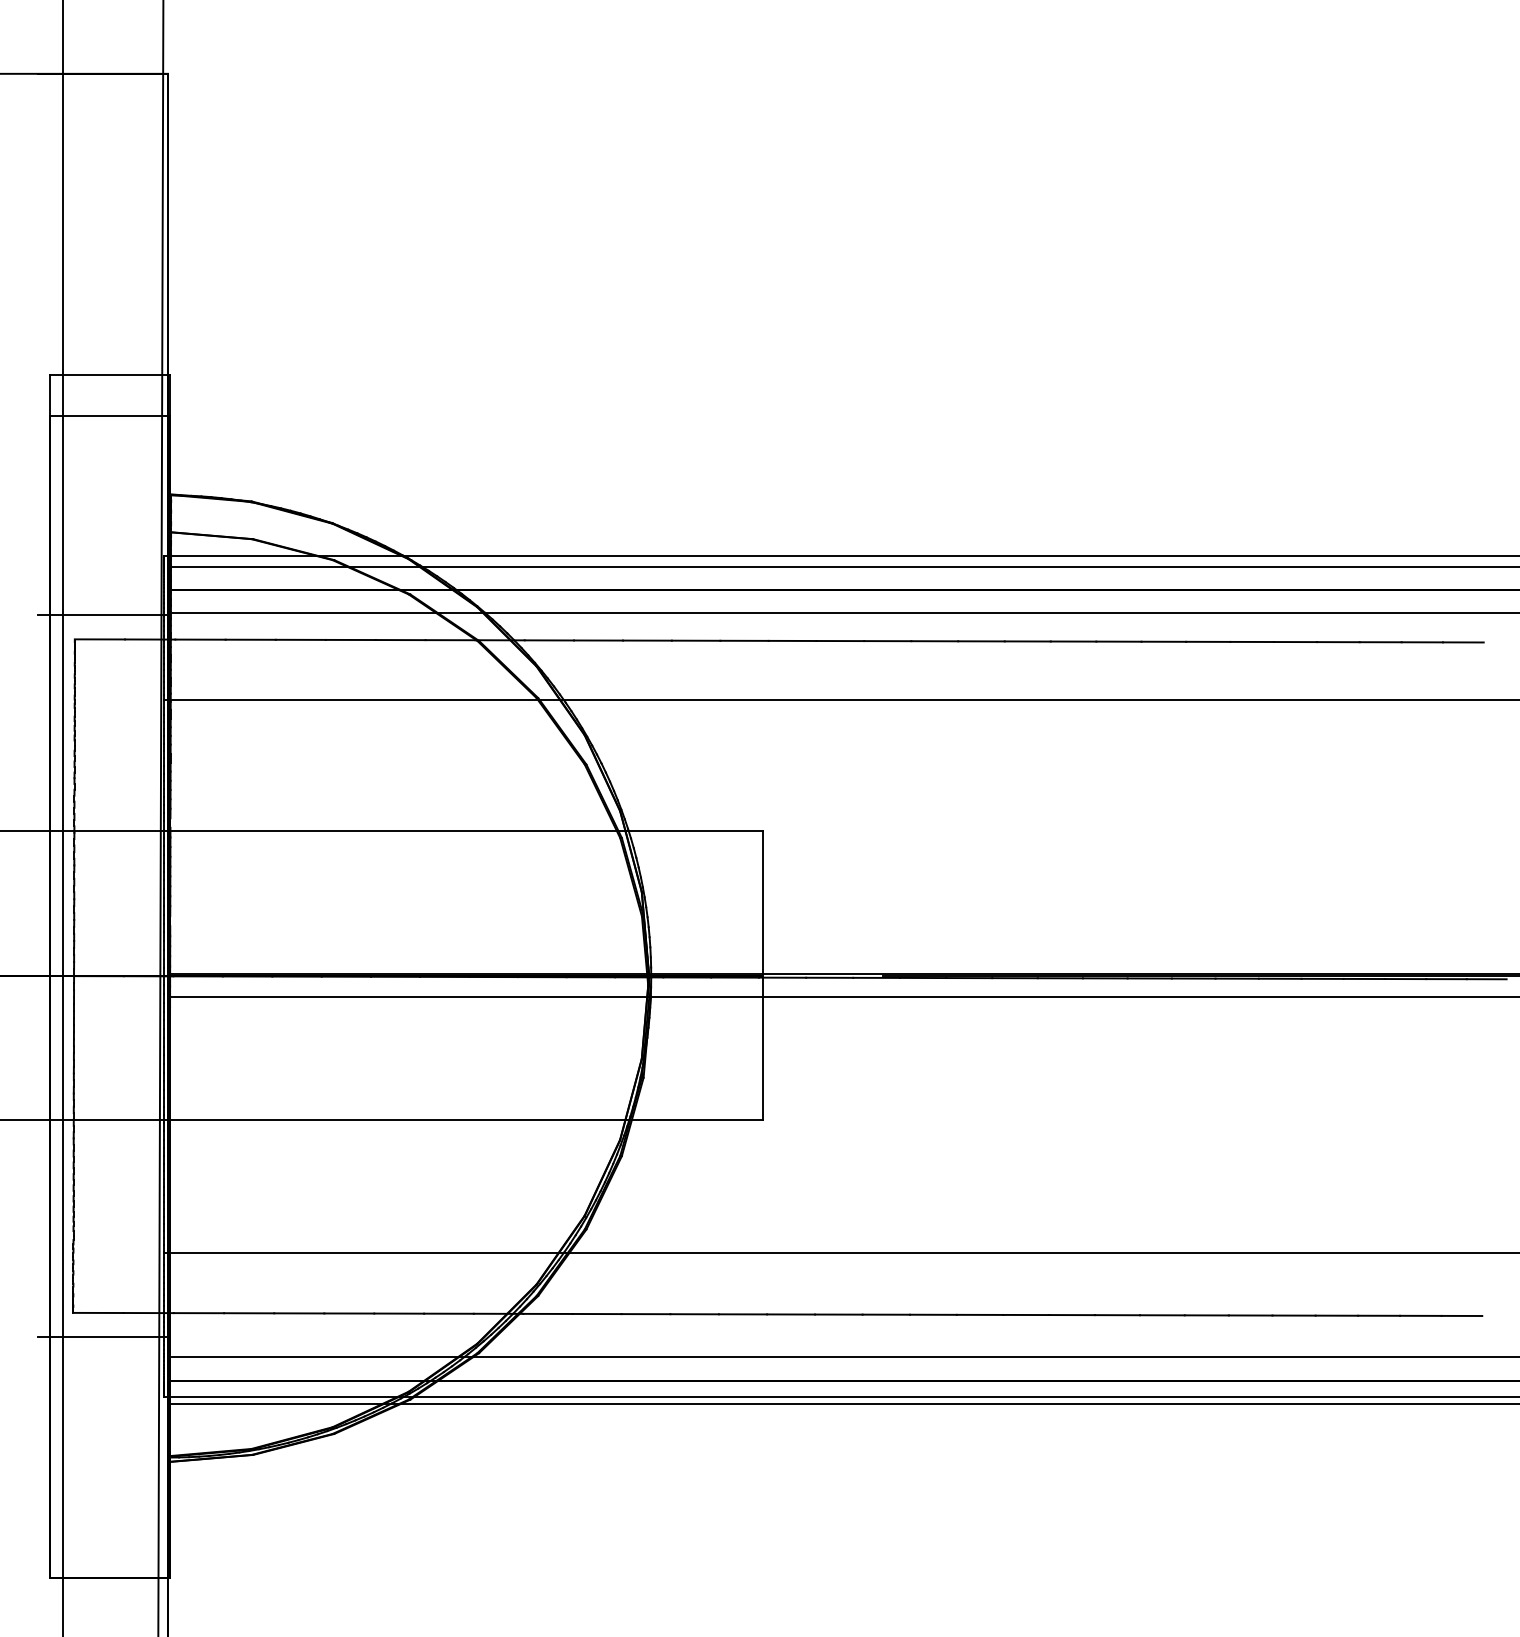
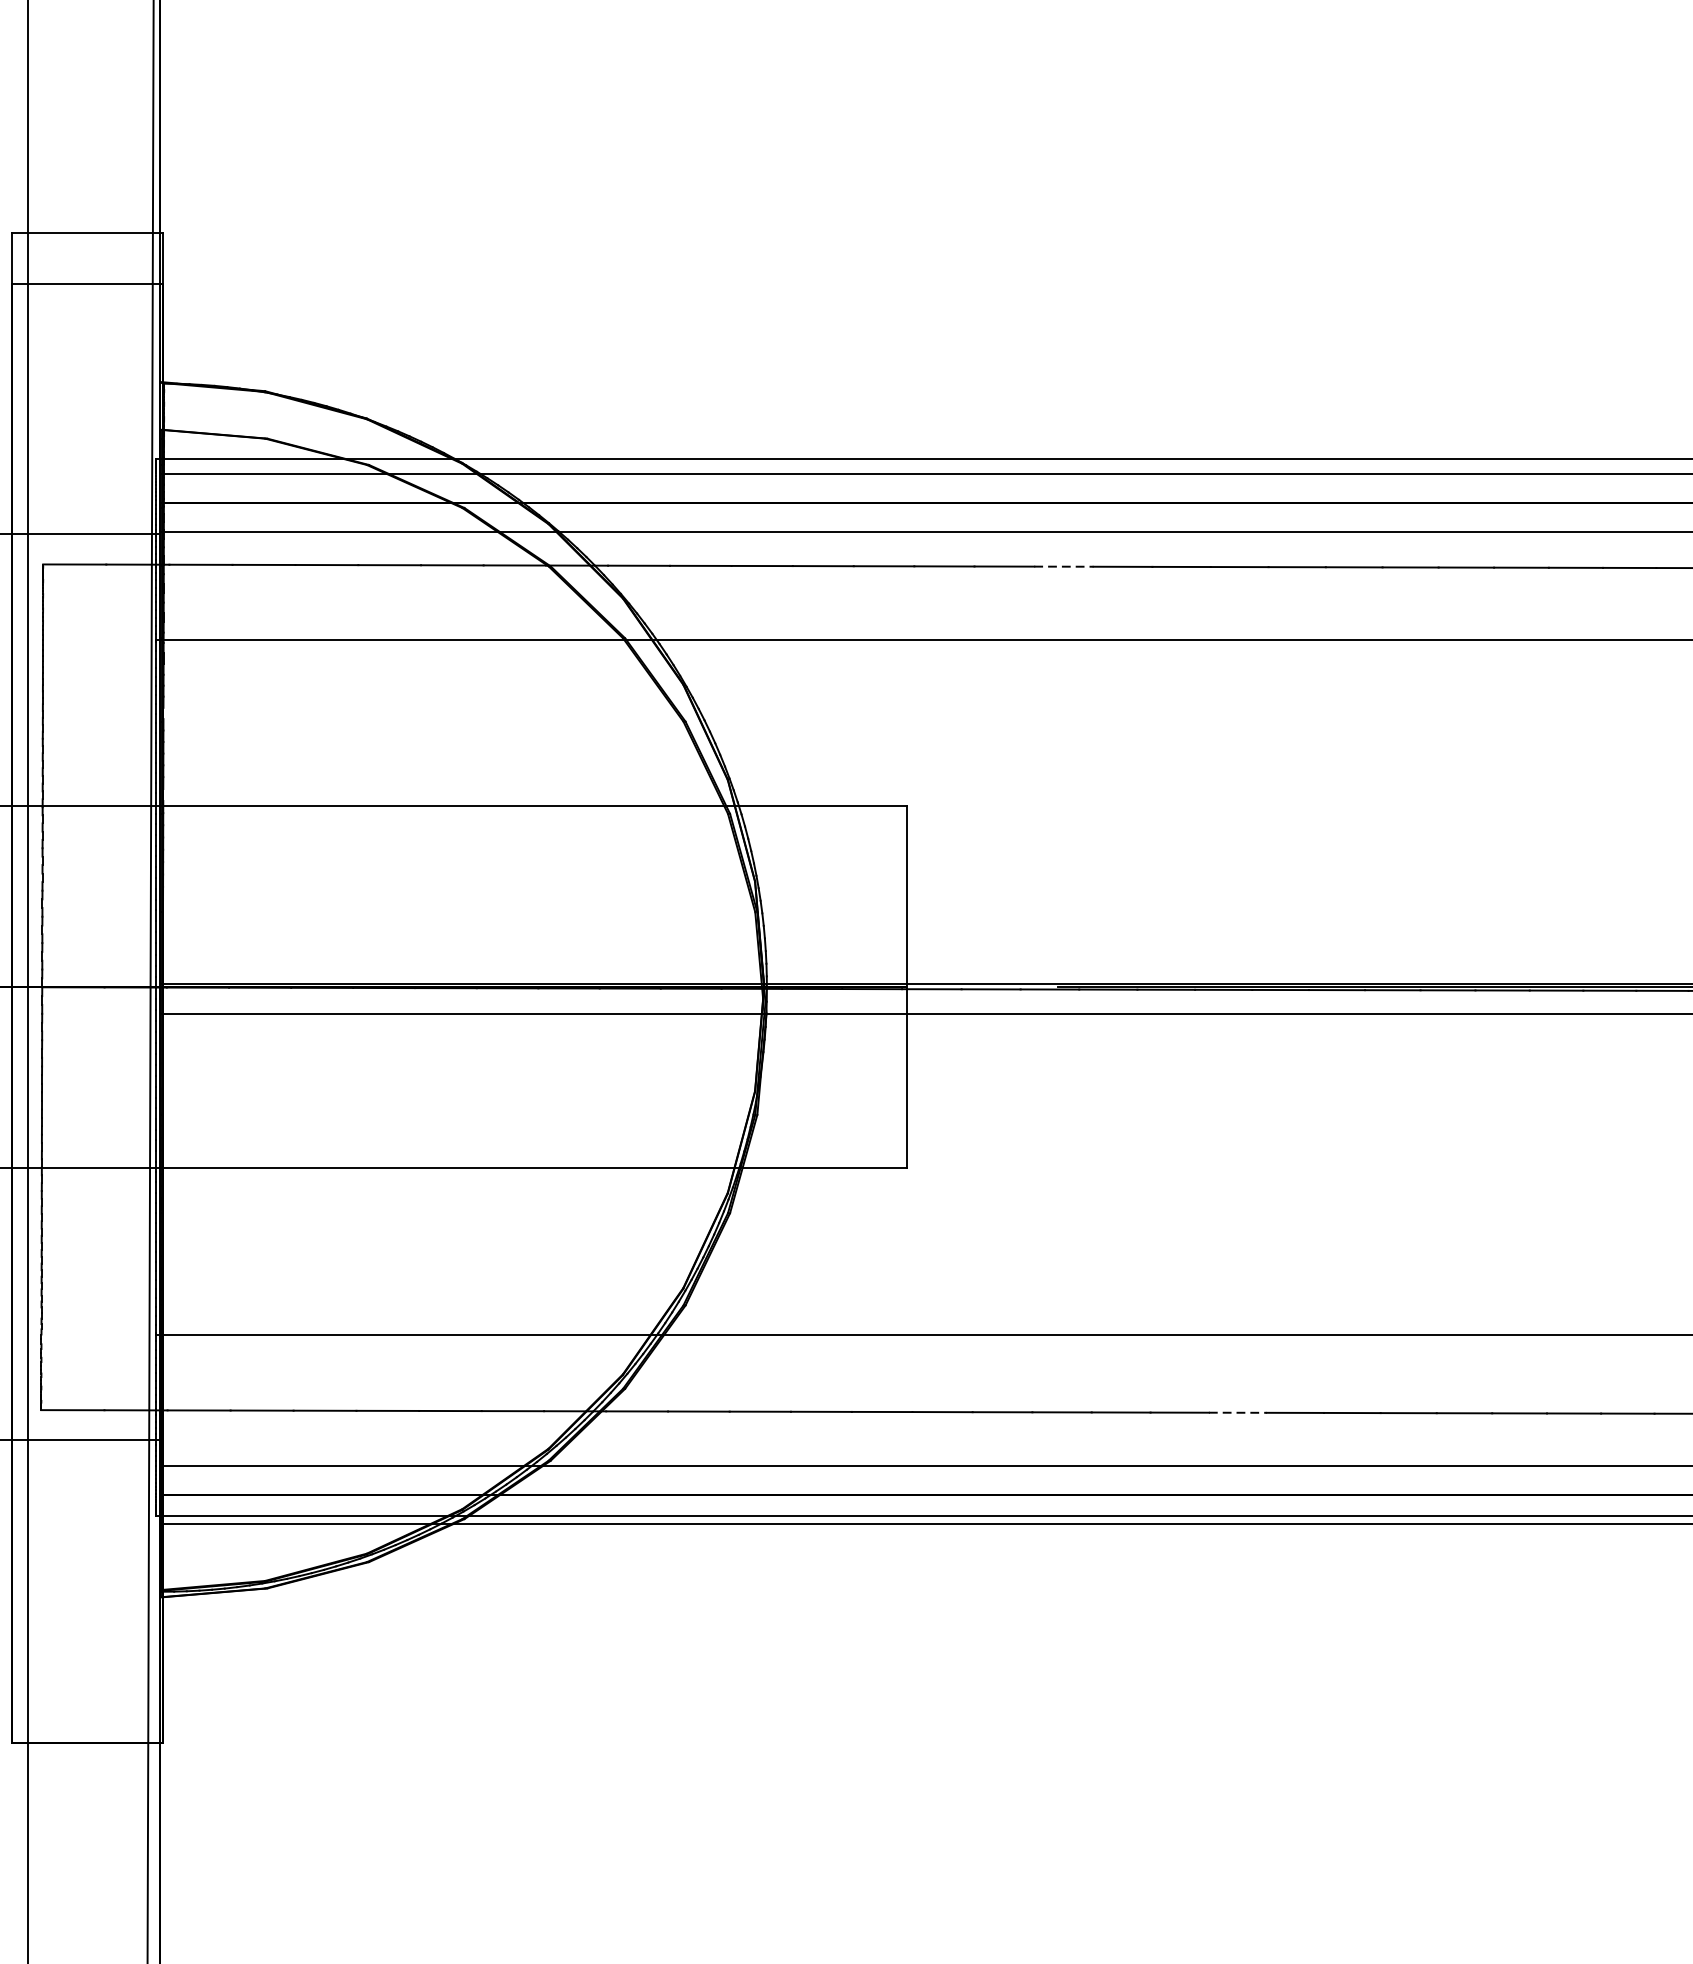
line: (887, 641) -> (1063, 567), solid -> dashed
line: (1026, 1314) -> (1238, 1412), solid -> dashed

